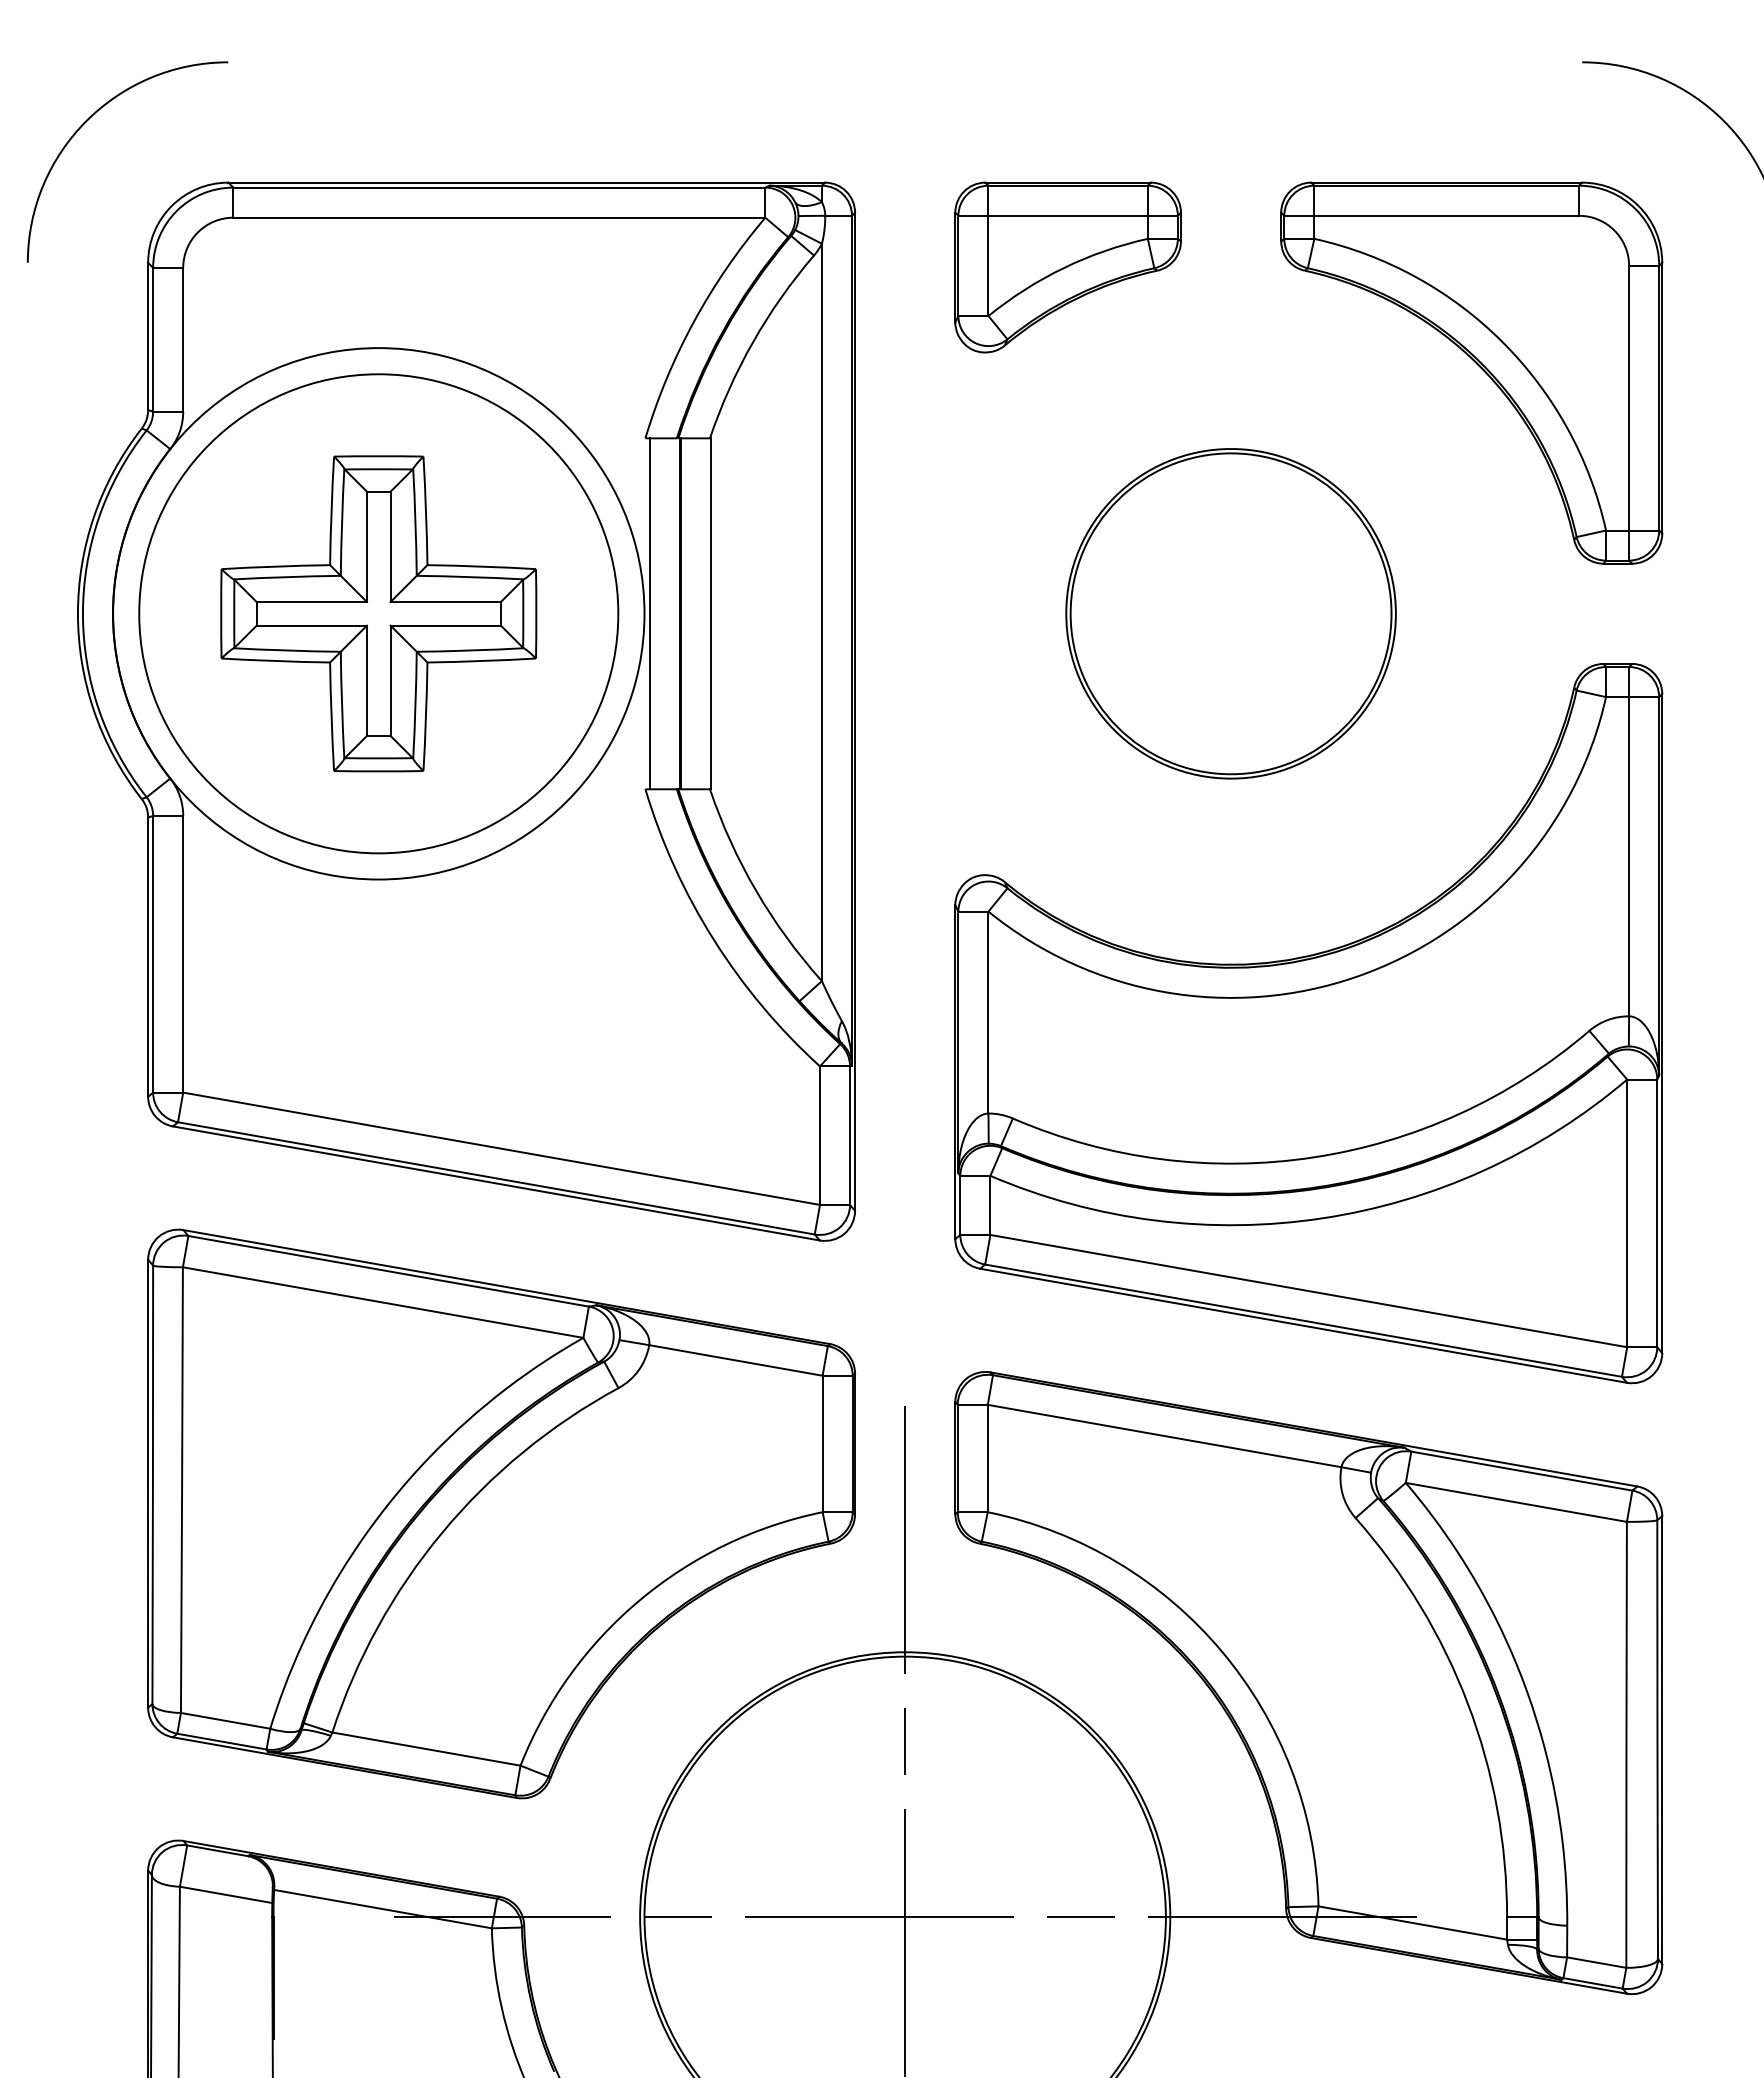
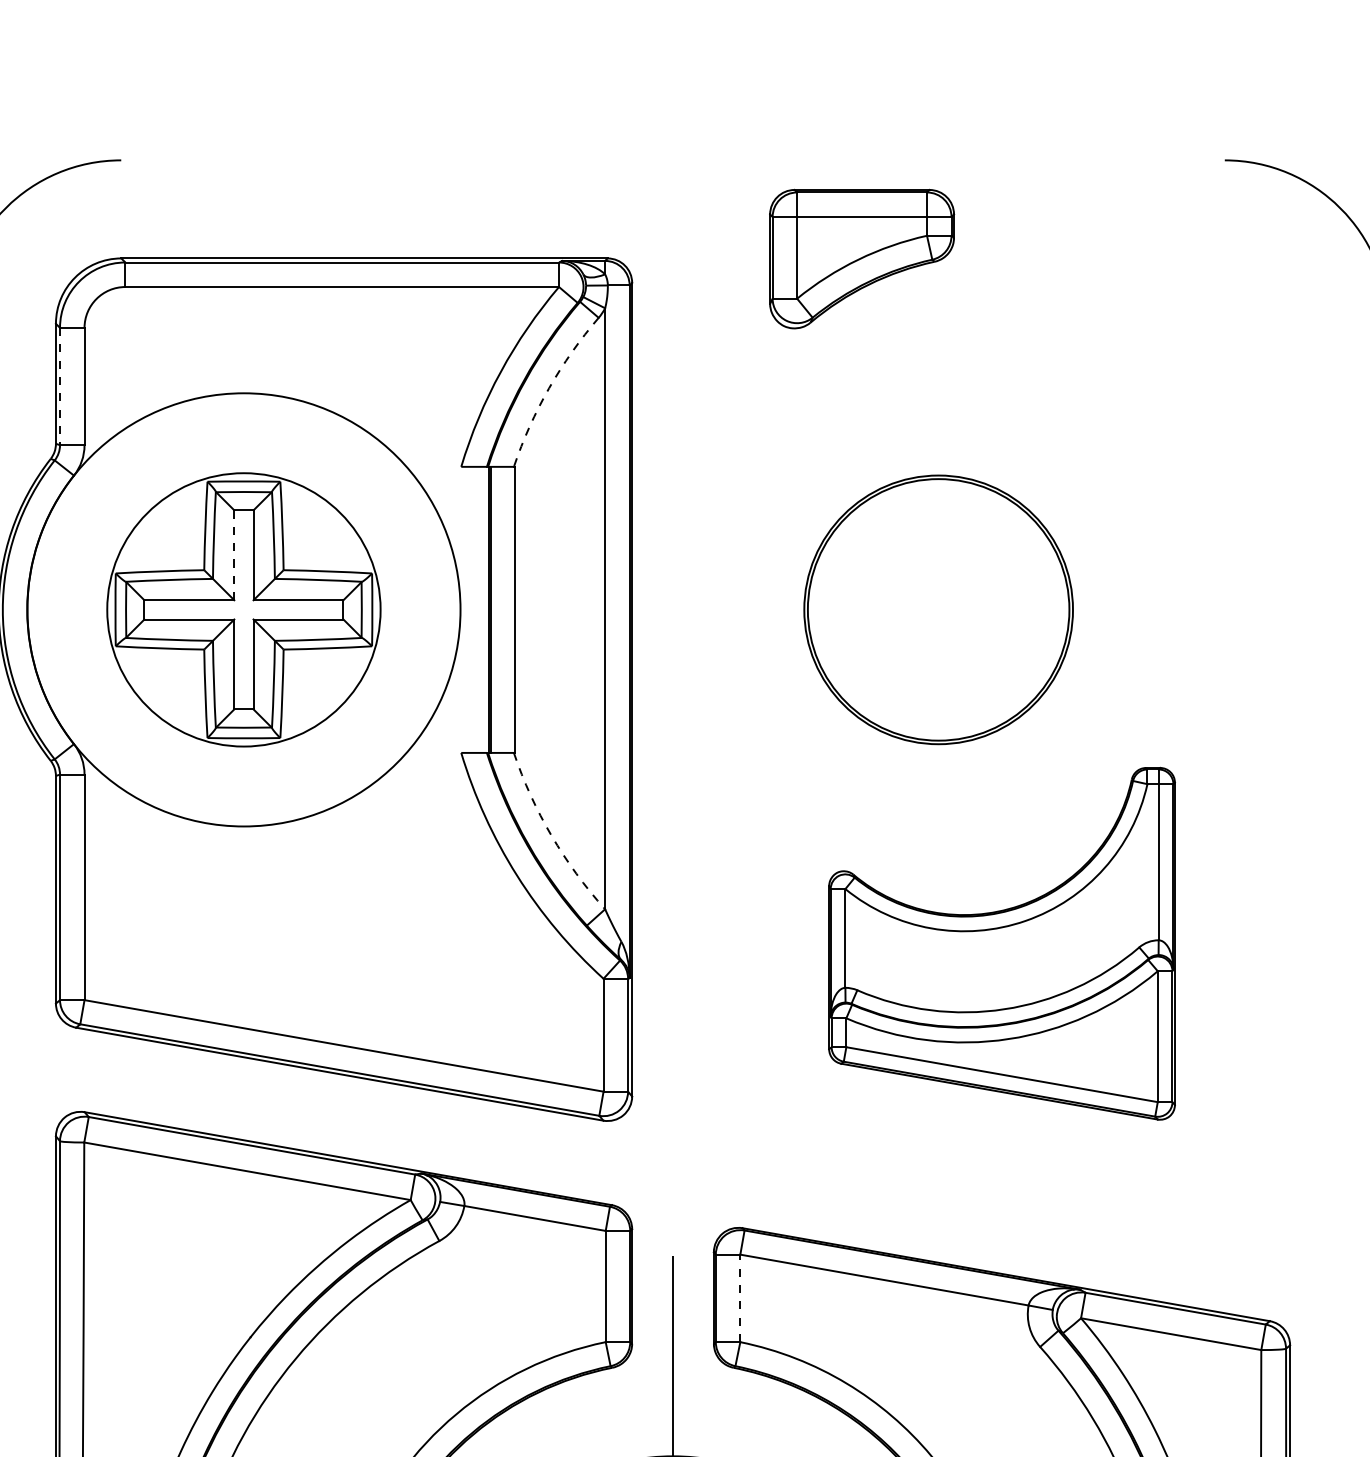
part: (1067, 267) -> (861, 259), moved
line: (153, 339) -> (60, 386), solid -> dashed
arc: (753, 341) -> (549, 387), solid -> dashed
part: (1477, 365) -> (1139, 407), removed
line: (366, 547) -> (233, 555), solid -> dashed
circle: (378, 613) -> (243, 609), size x0.7
line: (649, 613) -> (464, 609), removed
arc: (756, 890) -> (551, 835), solid -> dashed
part: (1308, 1023) -> (1001, 943), size x0.6
line: (987, 1458) -> (740, 1298), solid -> dashed

